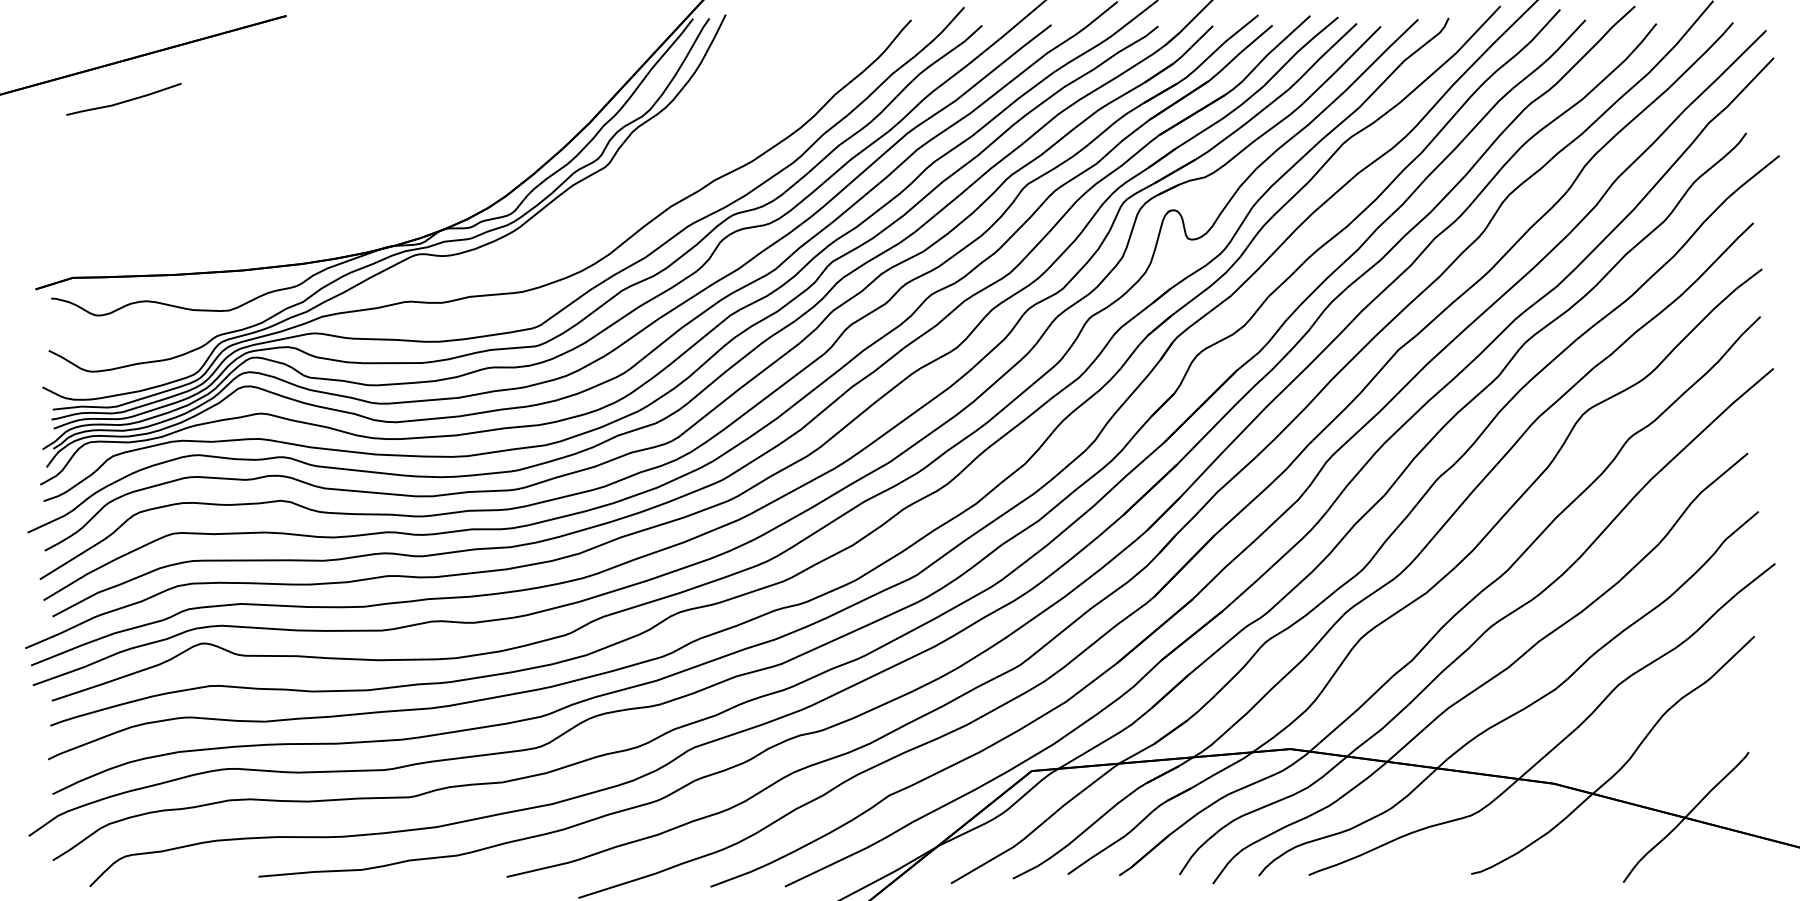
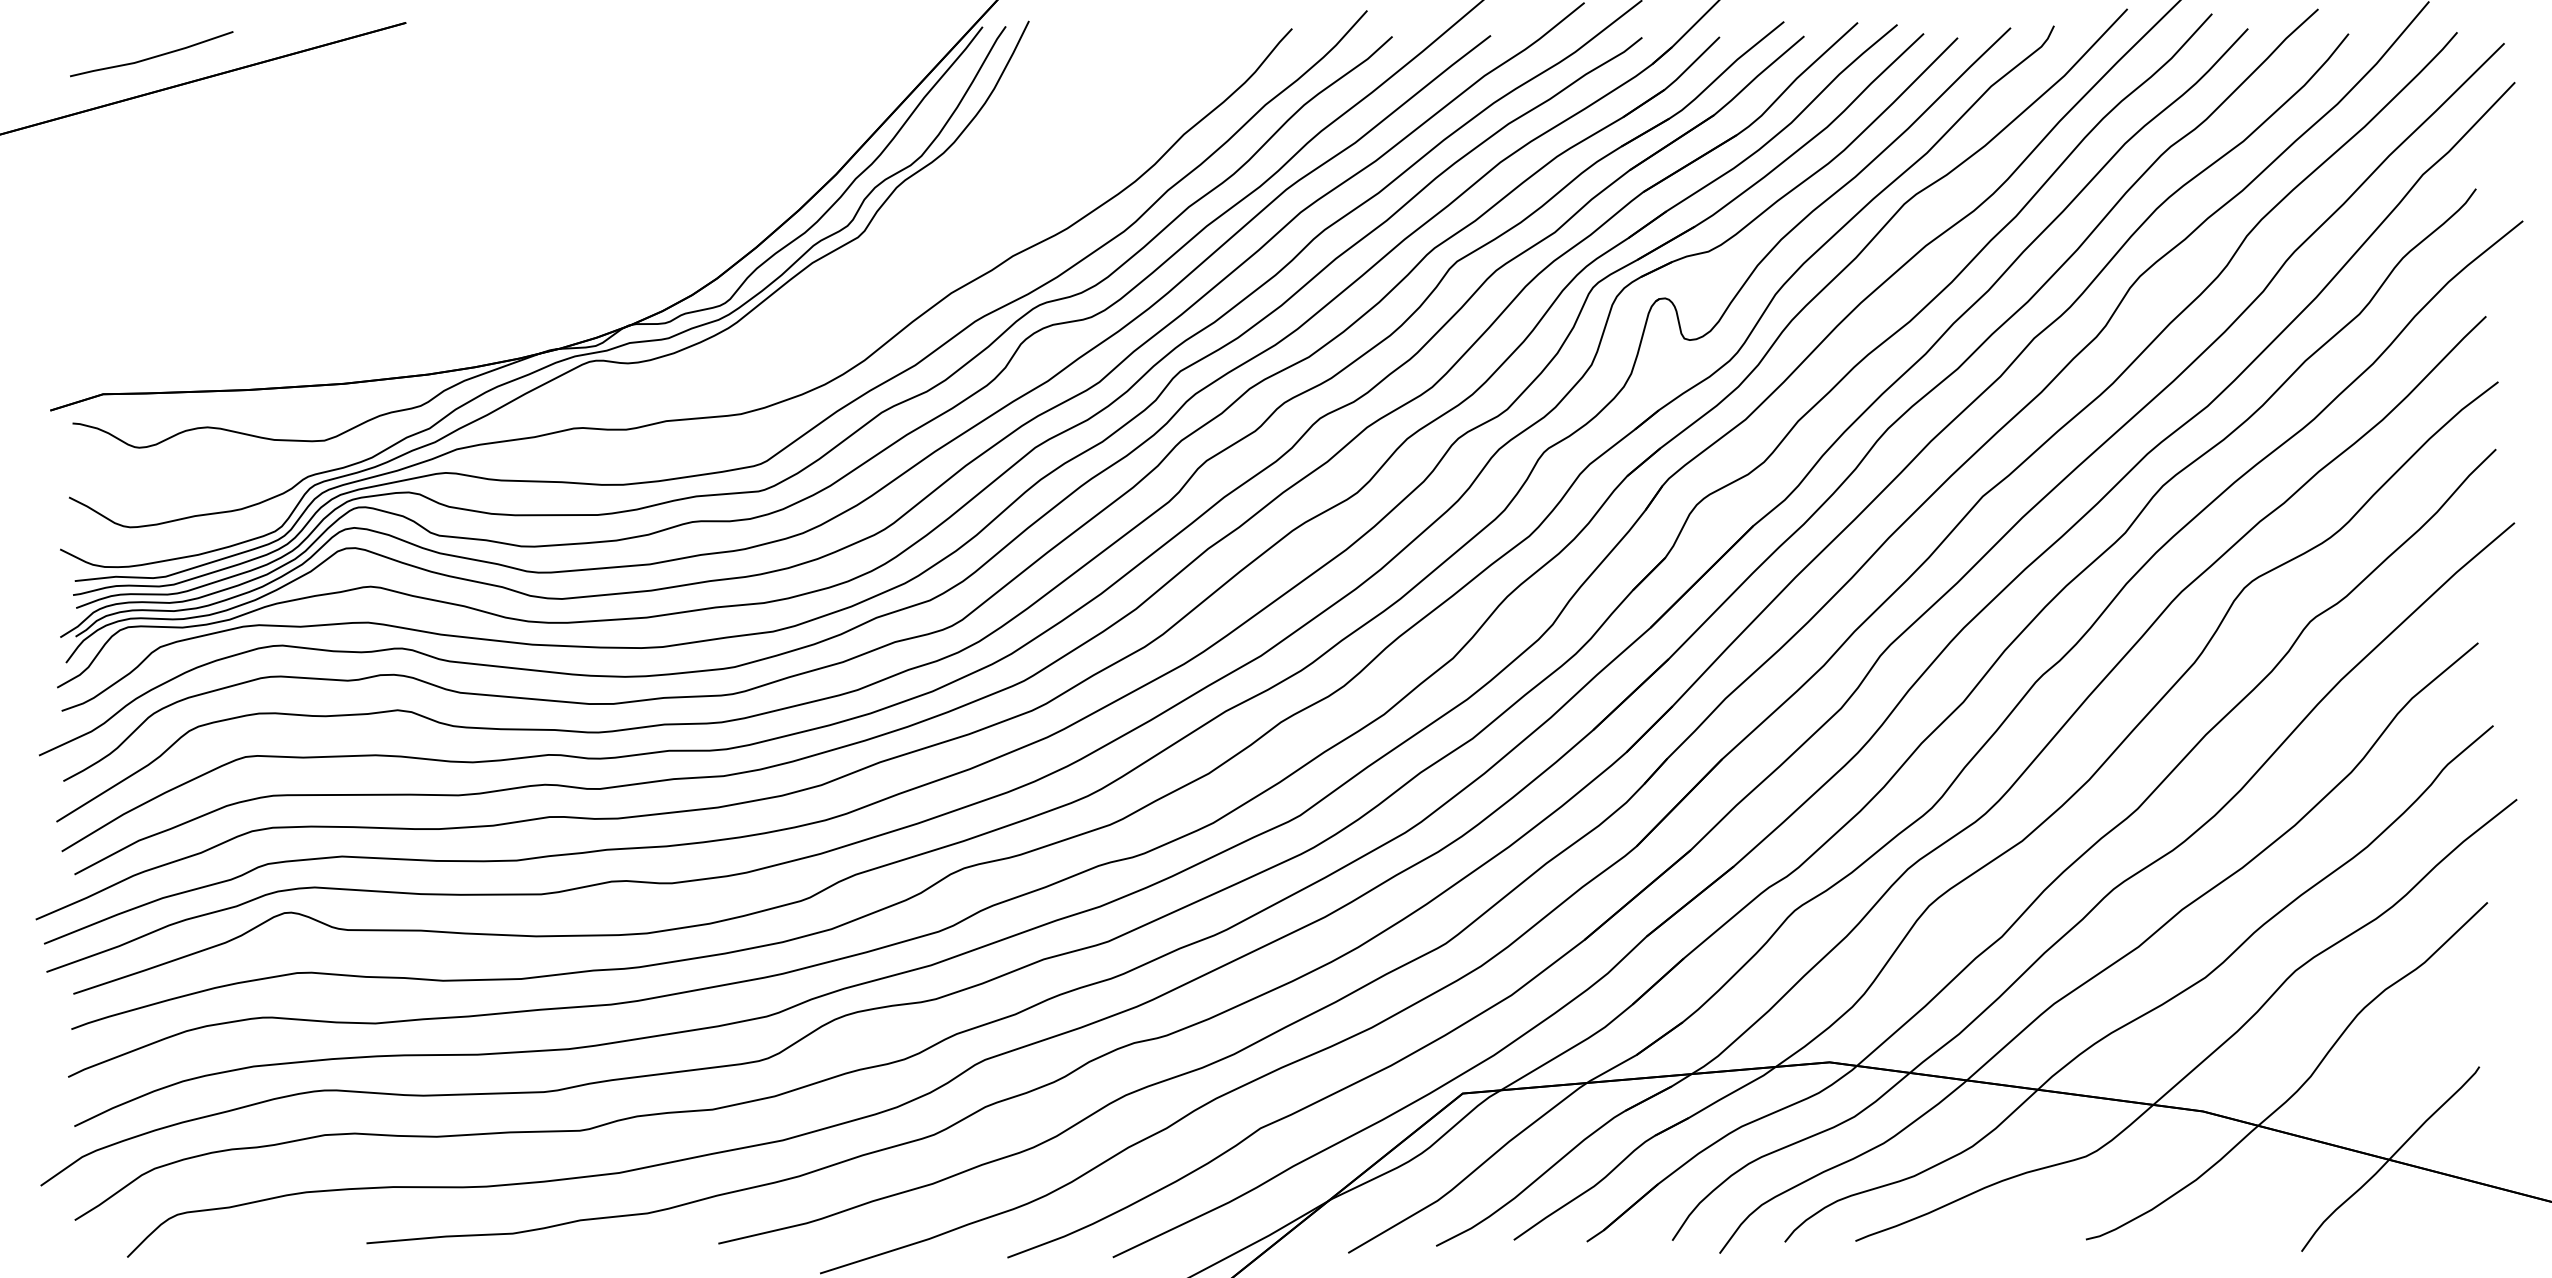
line: (124, 101) -> (152, 56), moved

